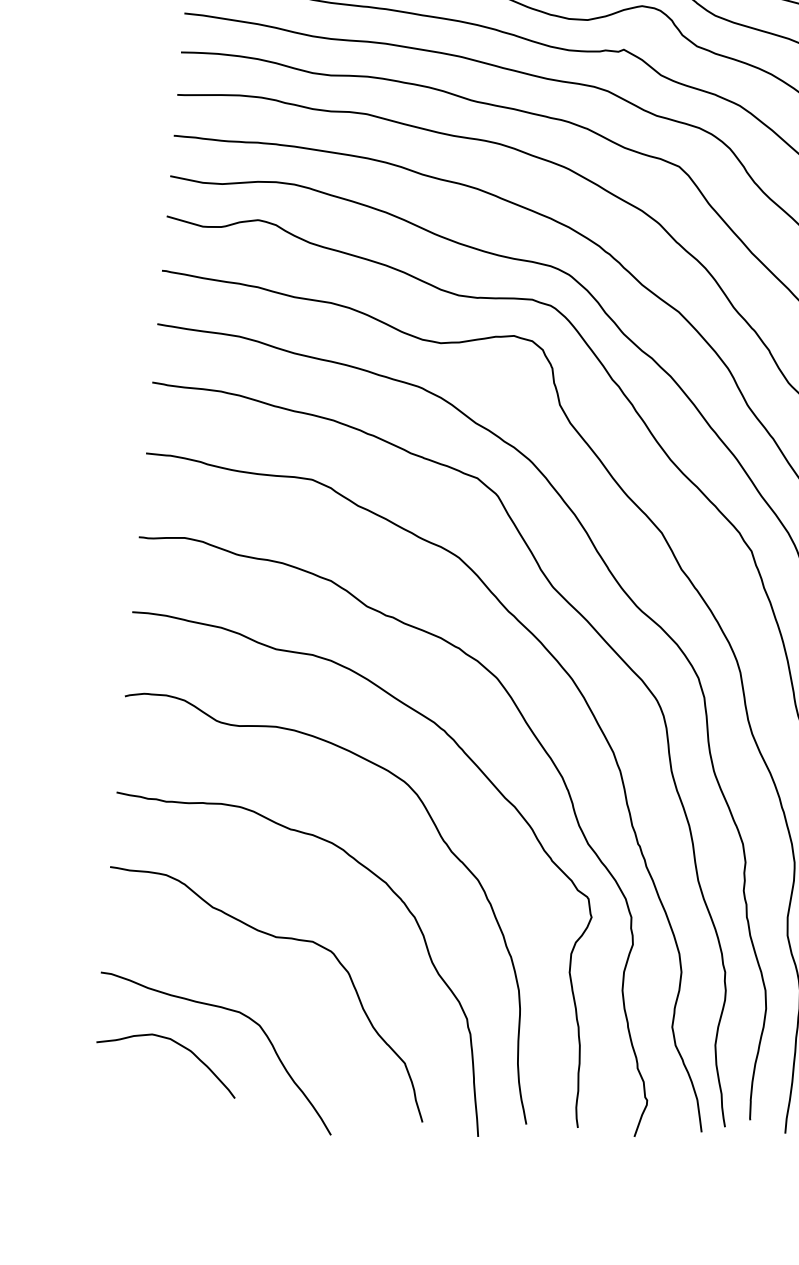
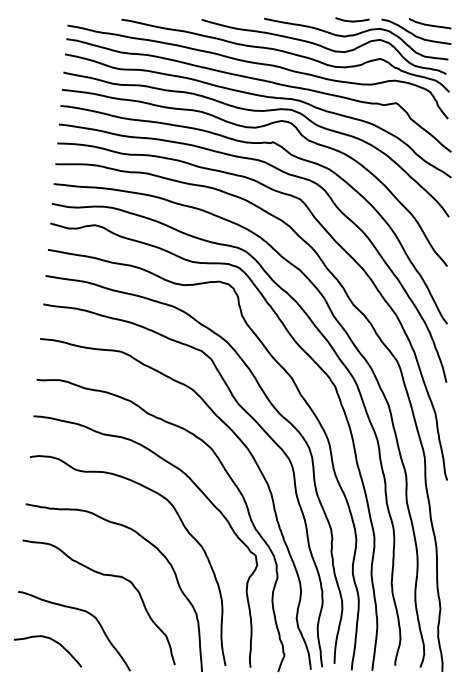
curve: (177, 1045) -> (53, 641), moved

